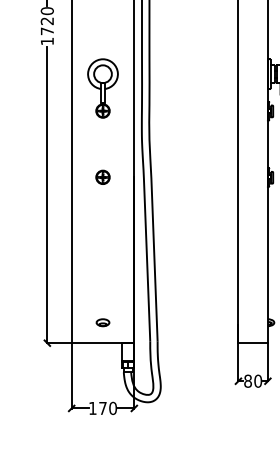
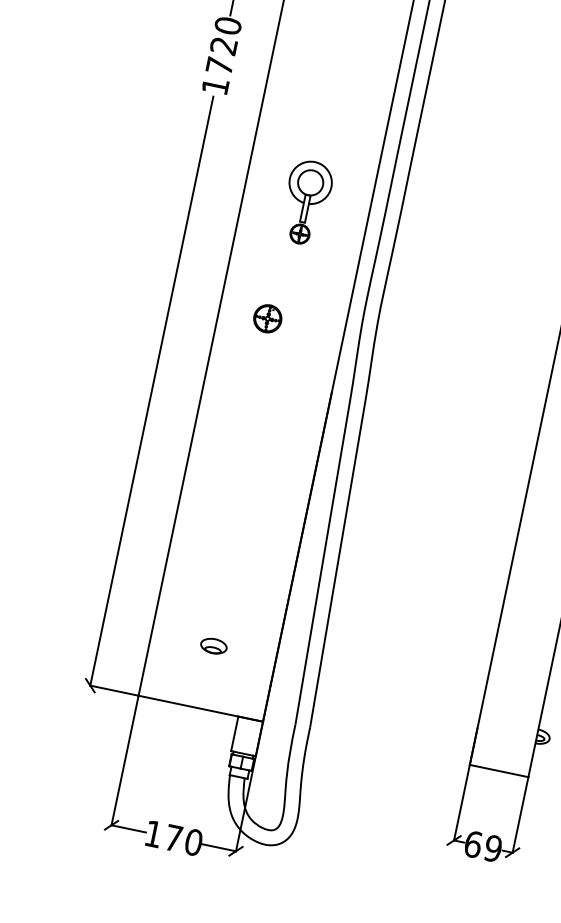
part: (102, 88) -> (305, 202), size x0.7
part: (102, 176) -> (267, 316), moved
part: (102, 322) -> (212, 645), moved
text: (252, 380) -> (482, 844), 80 -> 69

